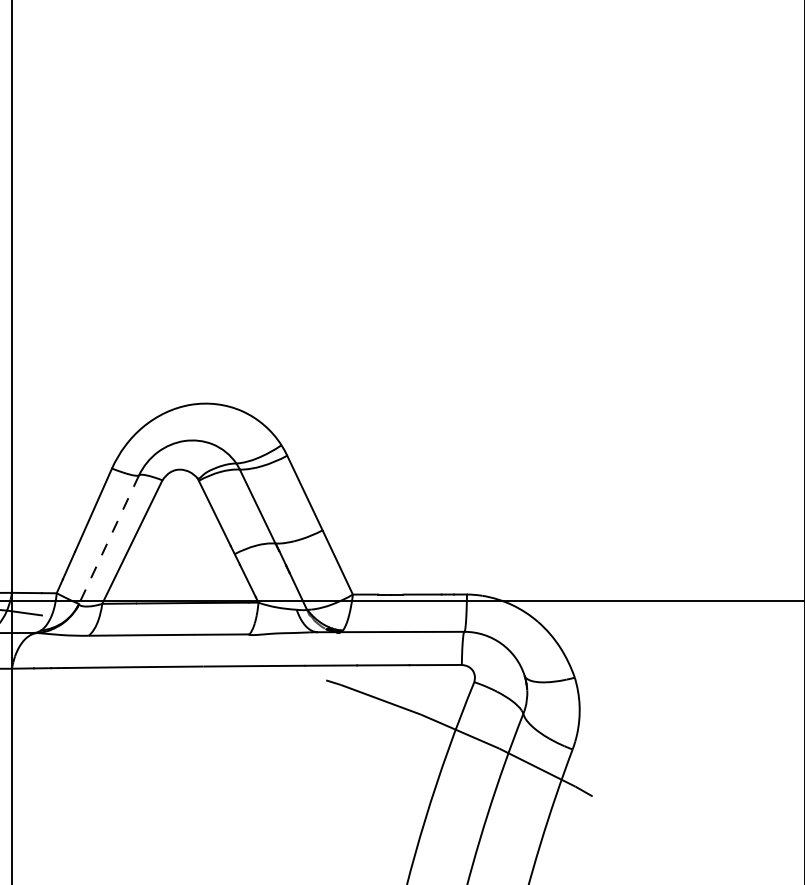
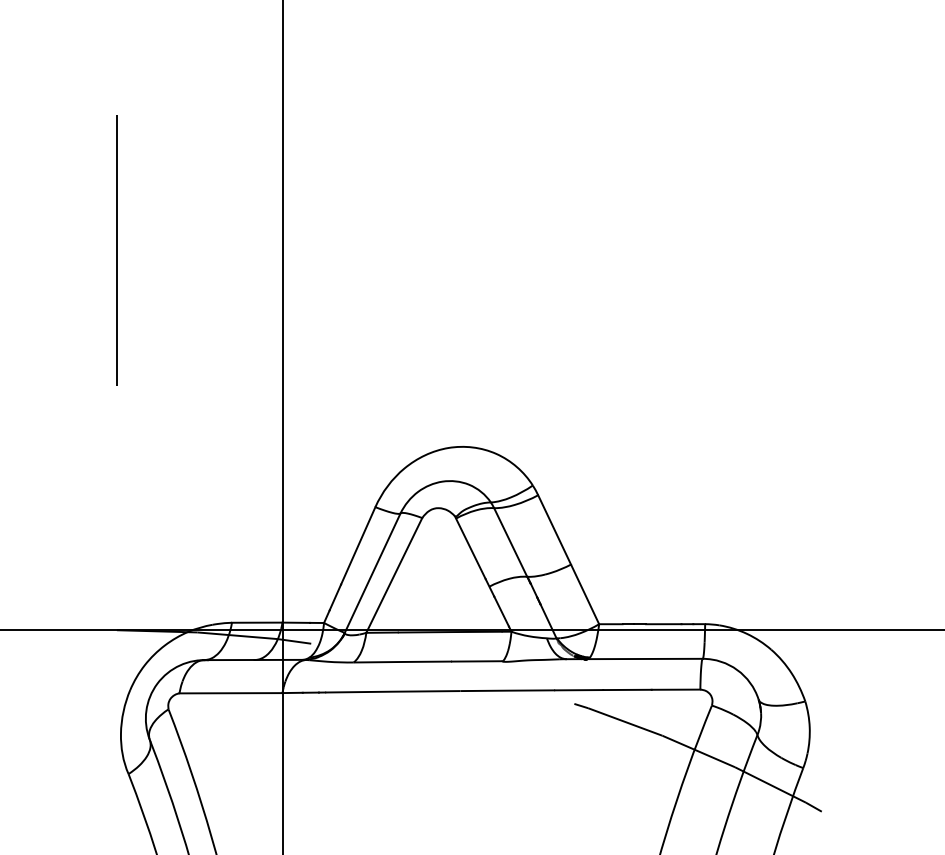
line: (108, 539) -> (372, 573), dashed -> solid

